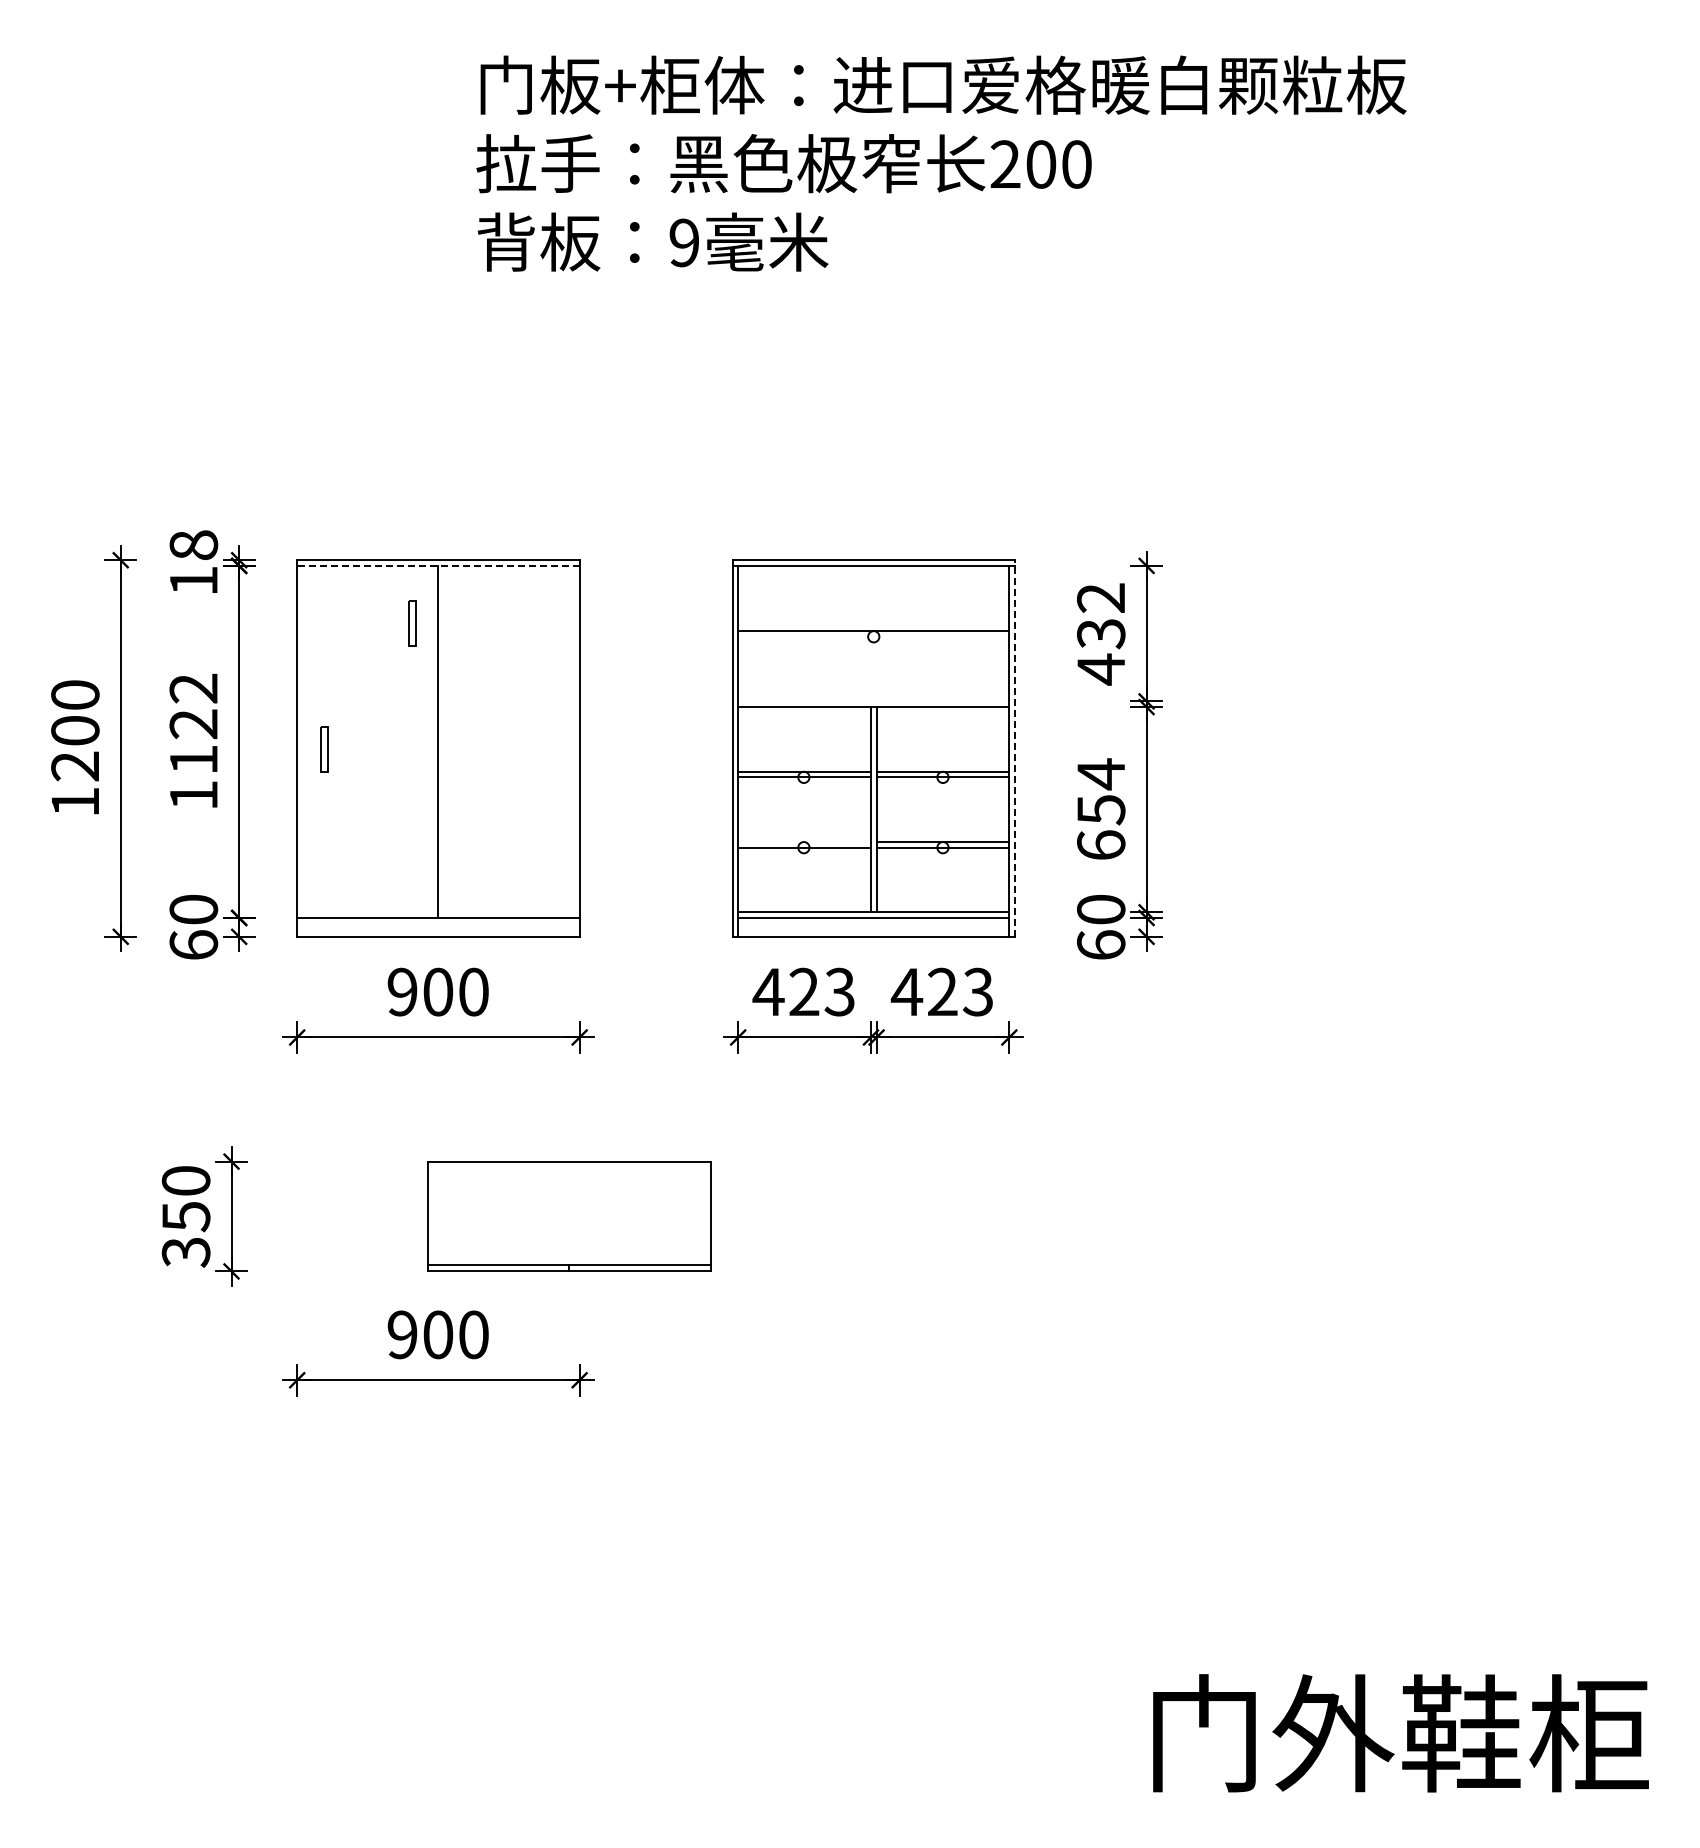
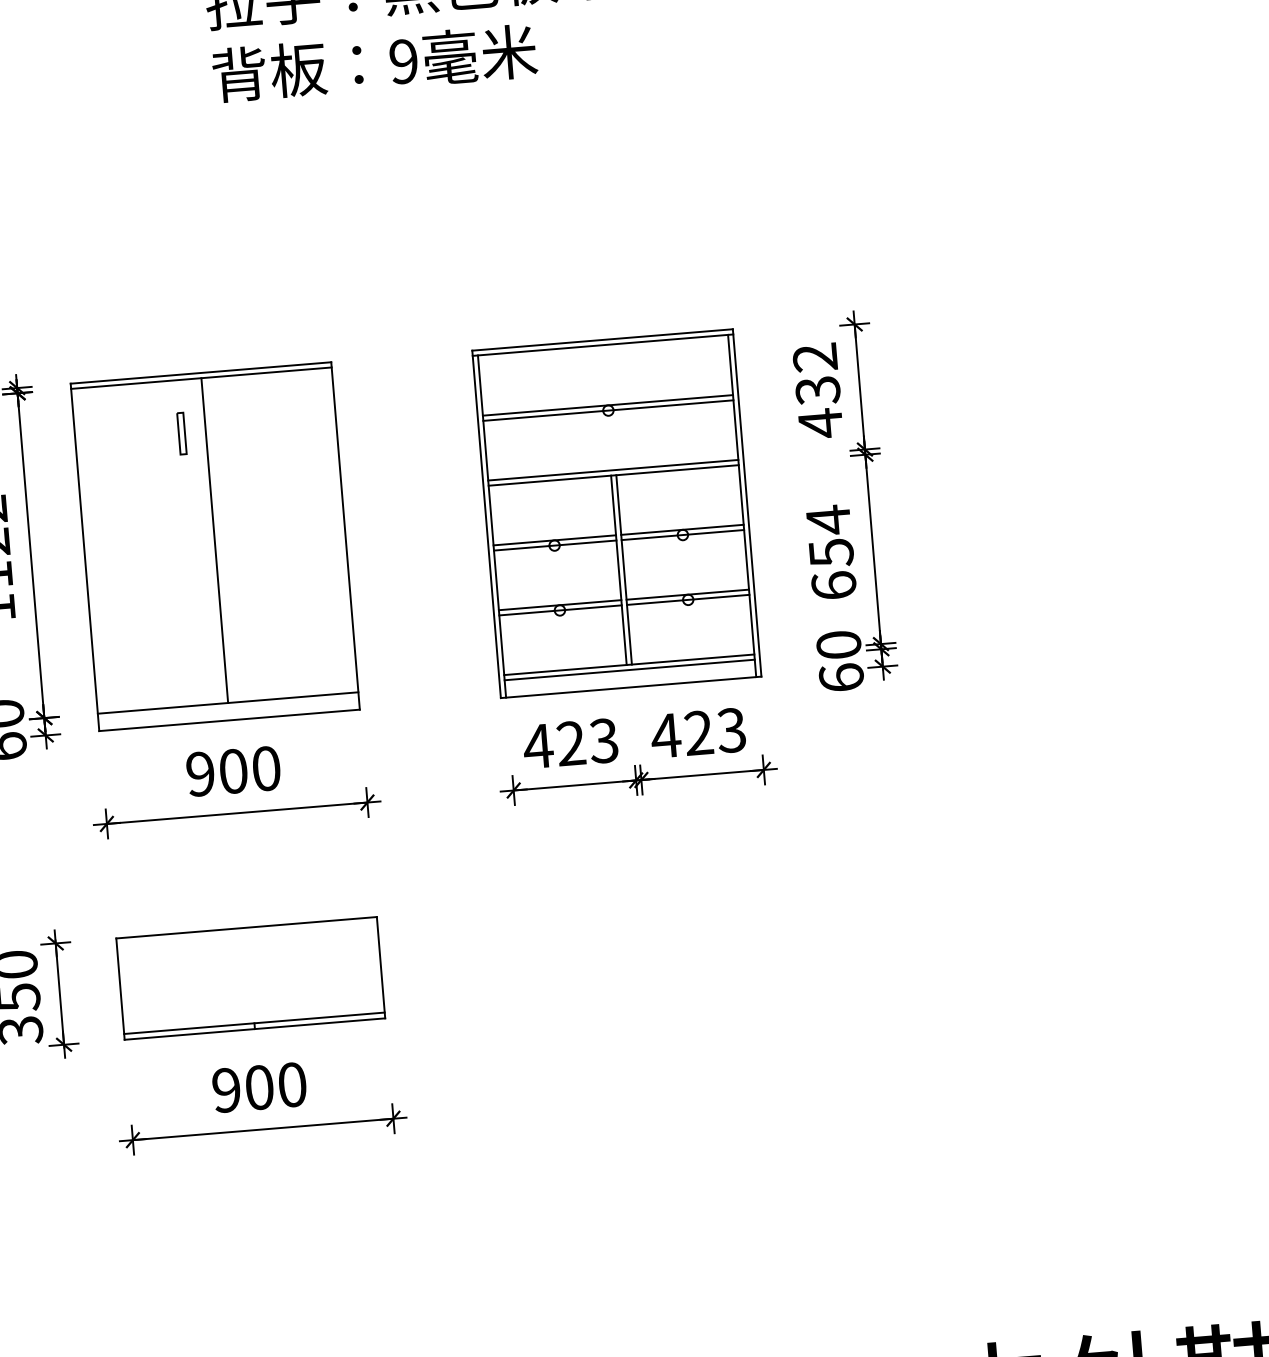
line: (437, 565) -> (200, 377), dashed -> solid
line: (873, 636) -> (608, 410), added
line: (873, 701) -> (613, 470), added
line: (1015, 748) -> (747, 502), dashed -> solid
part: (324, 749) -> (110, 556), removed
line: (804, 842) -> (560, 605), added
part: (569, 1216) -> (250, 978), moved

